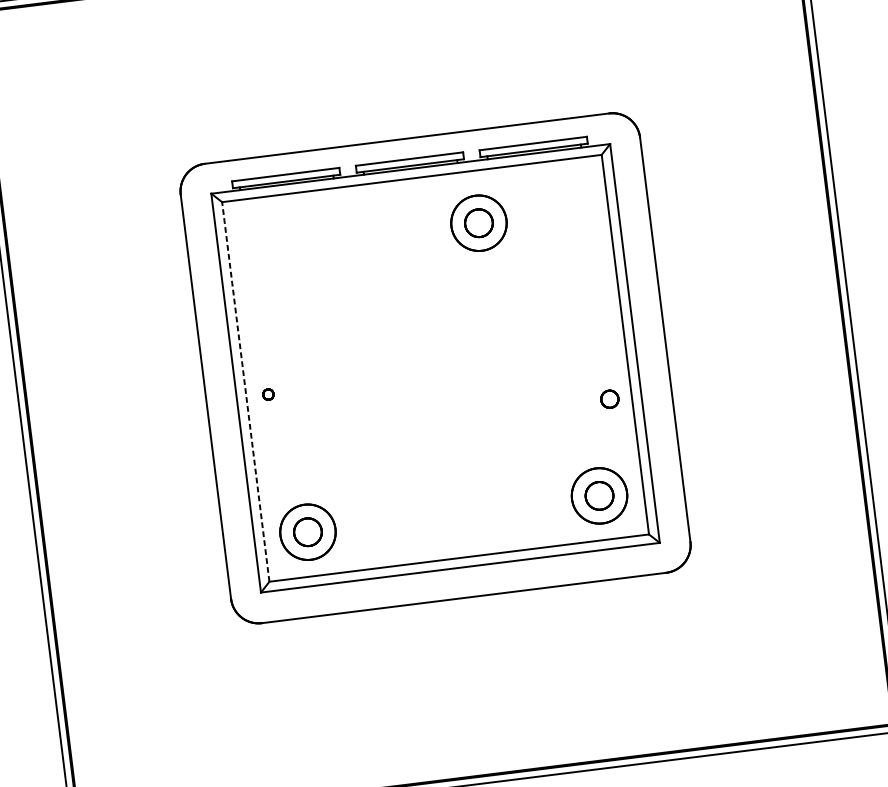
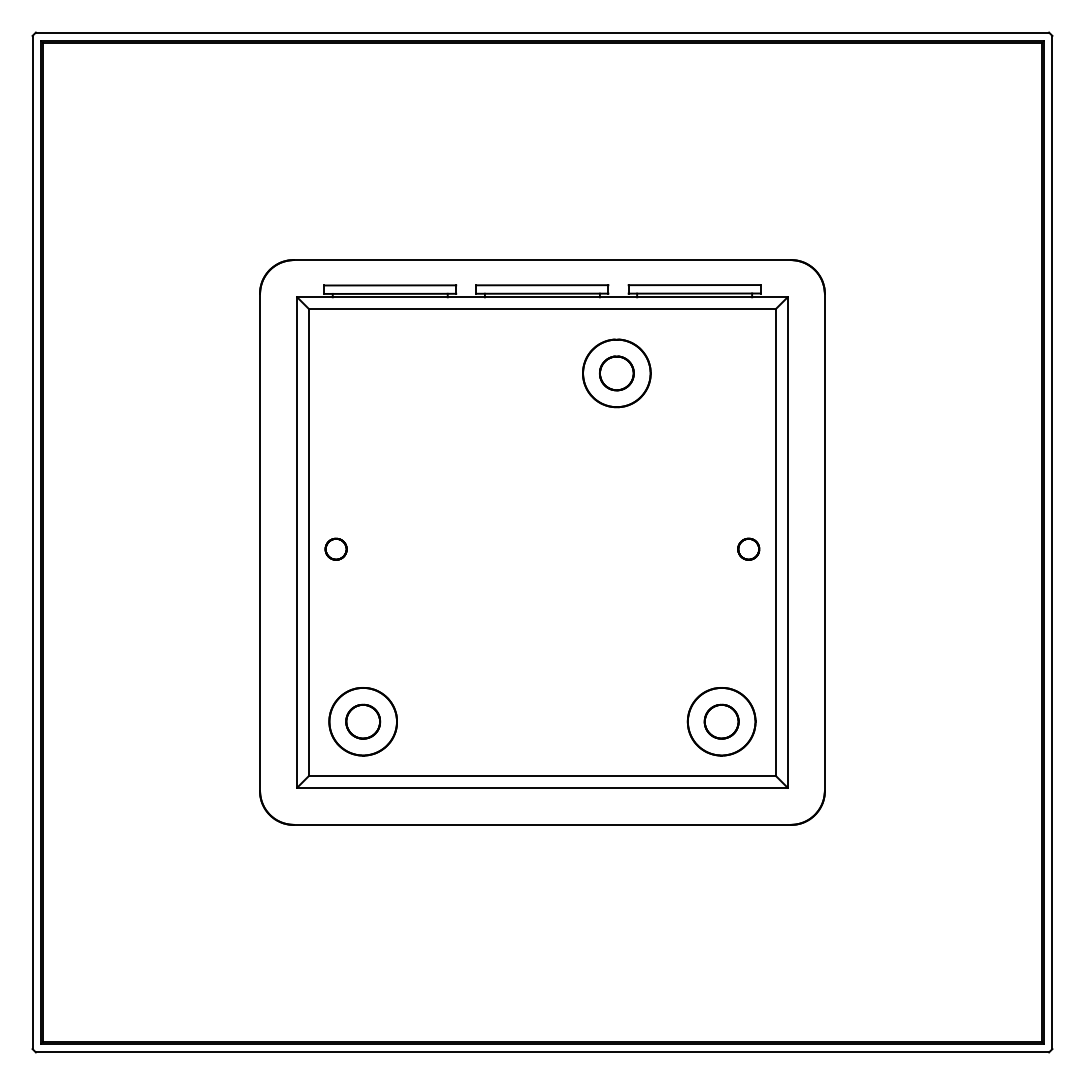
line: (246, 391) -> (309, 542), dashed -> solid
part: (267, 394) -> (335, 548), size x1.67
part: (609, 398) -> (748, 548), moved

